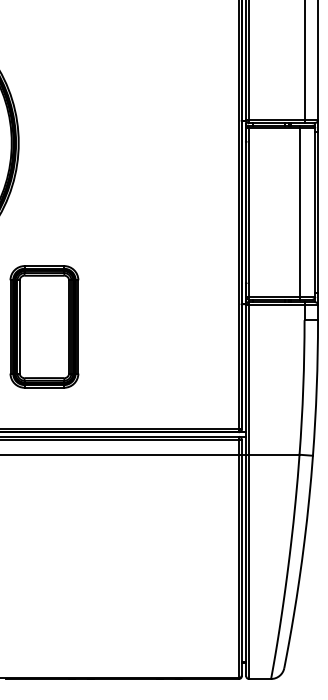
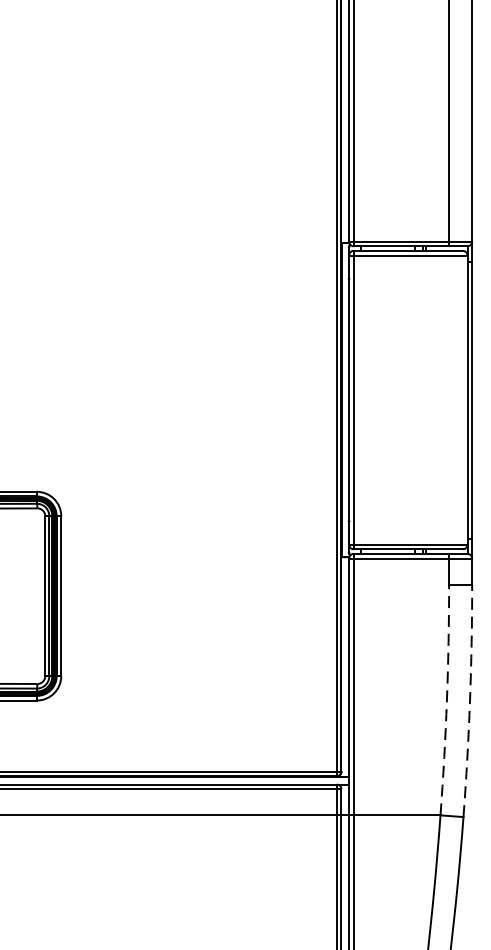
line: (300, 212) -> (442, 399), removed
arc: (303, 387) -> (447, 700), solid -> dashed
arc: (316, 388) -> (469, 701), solid -> dashed

